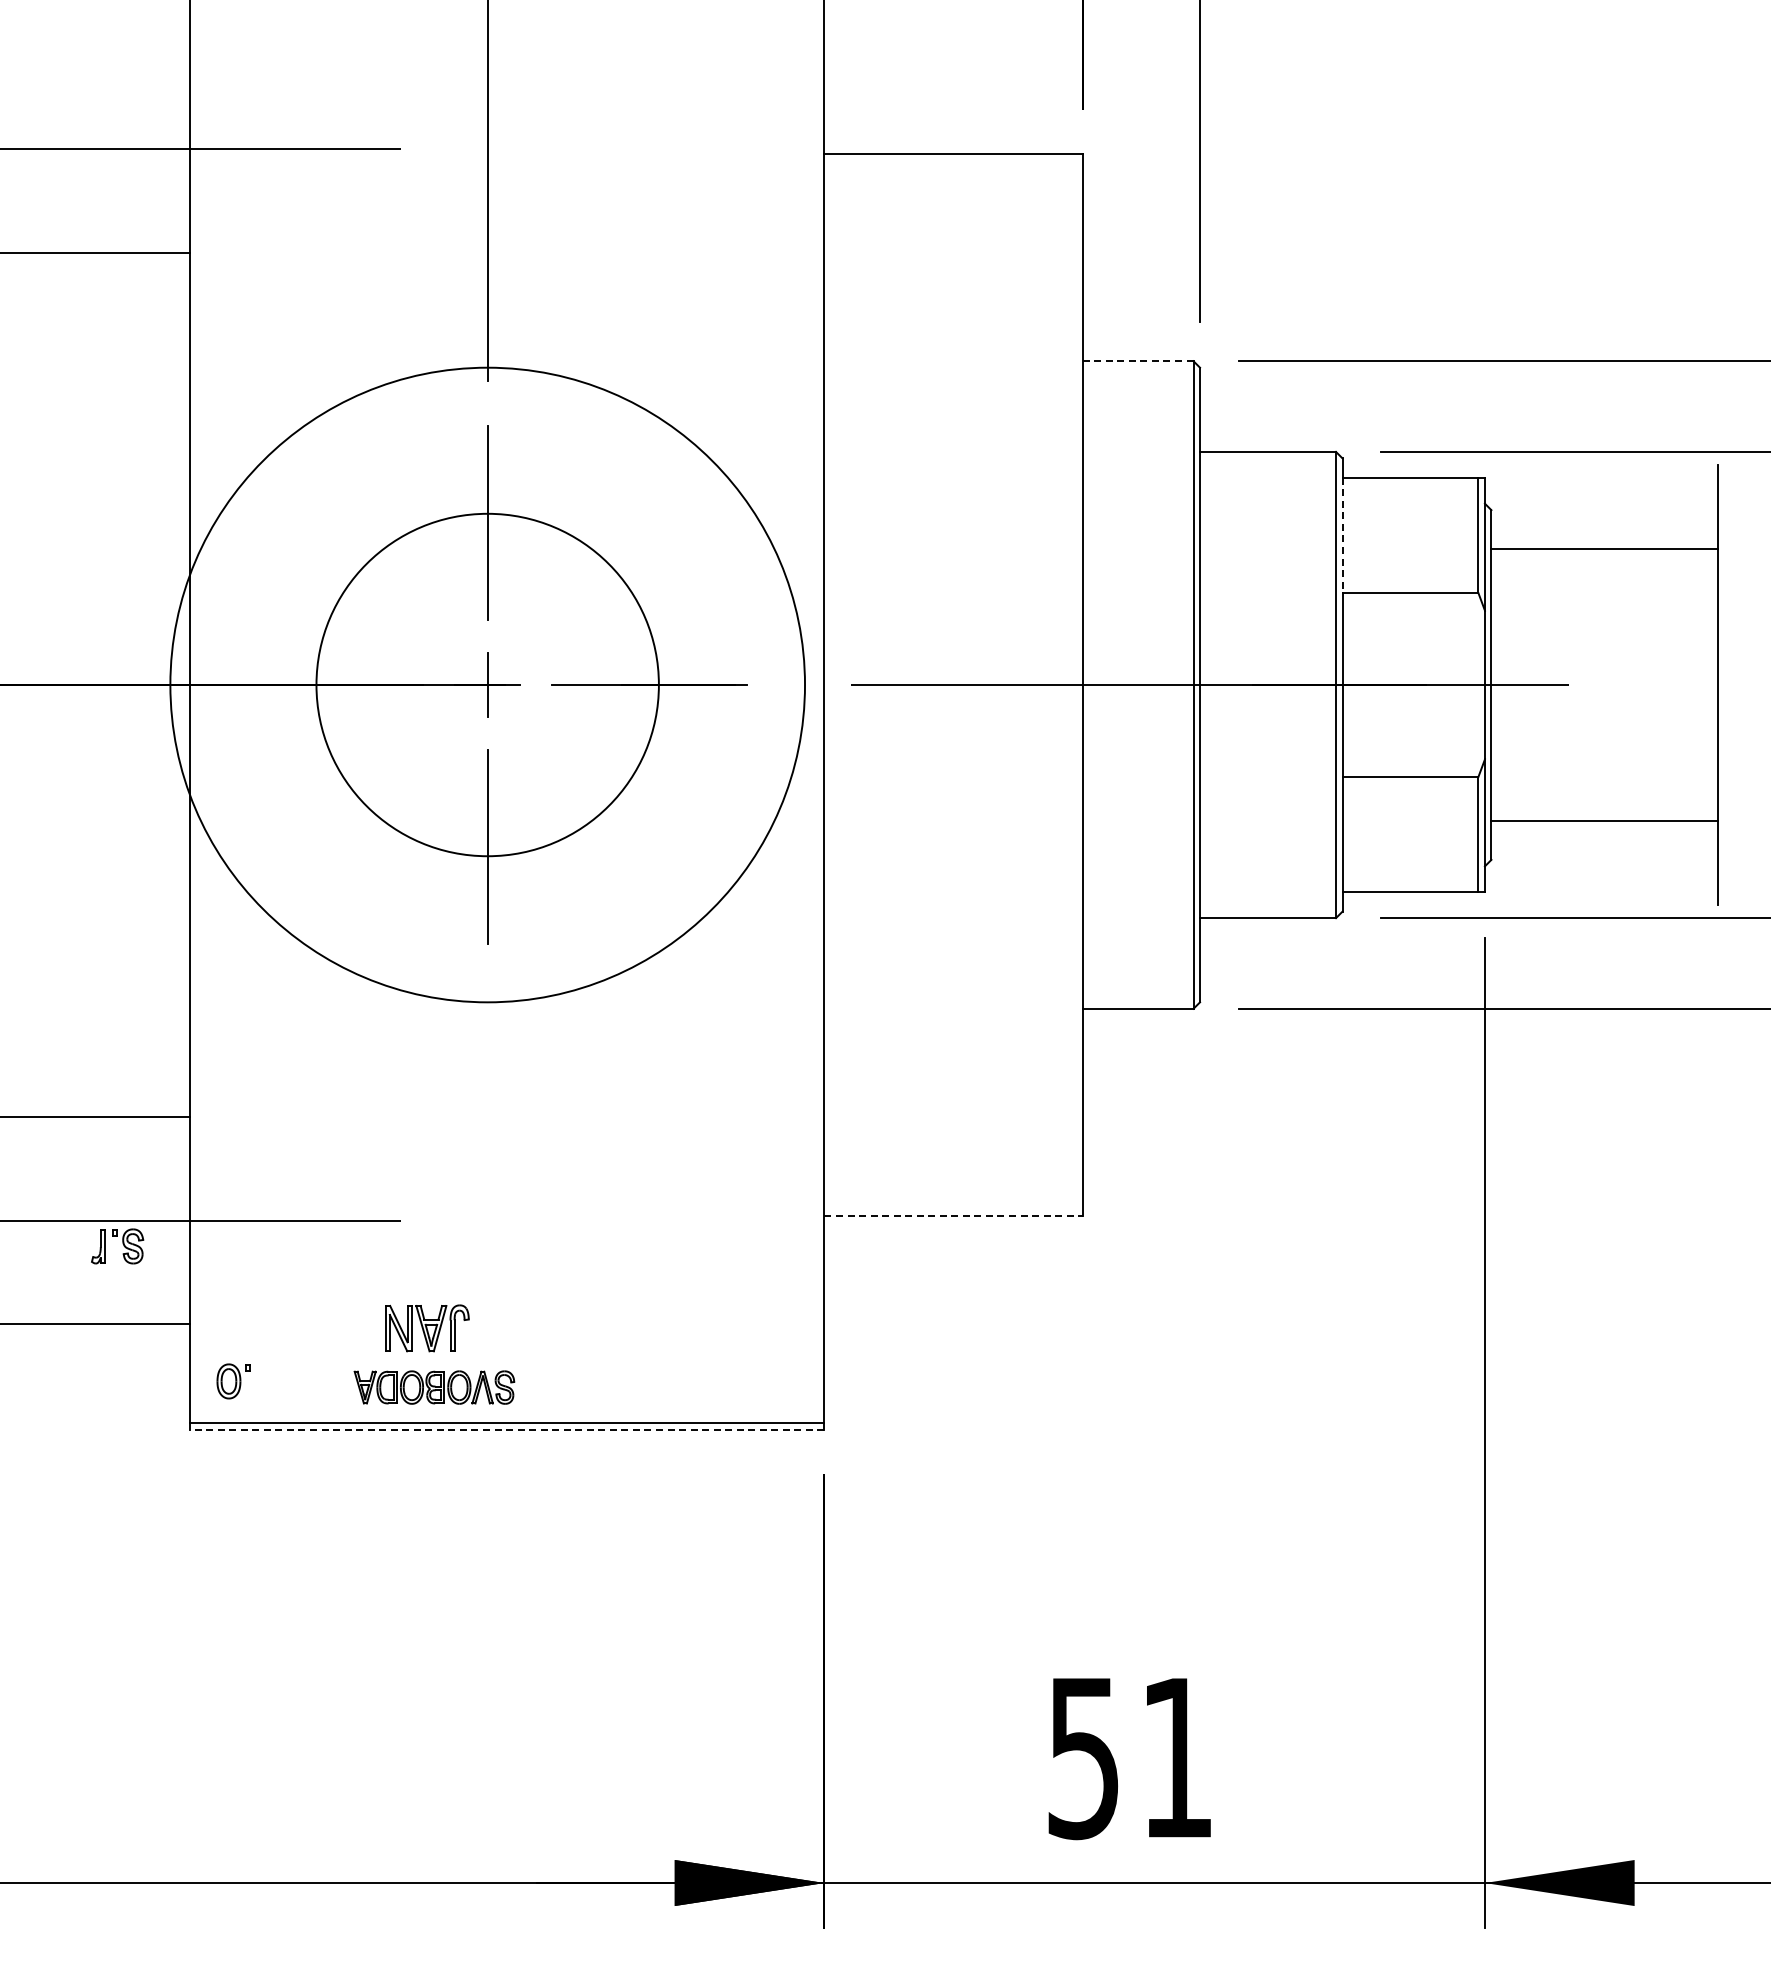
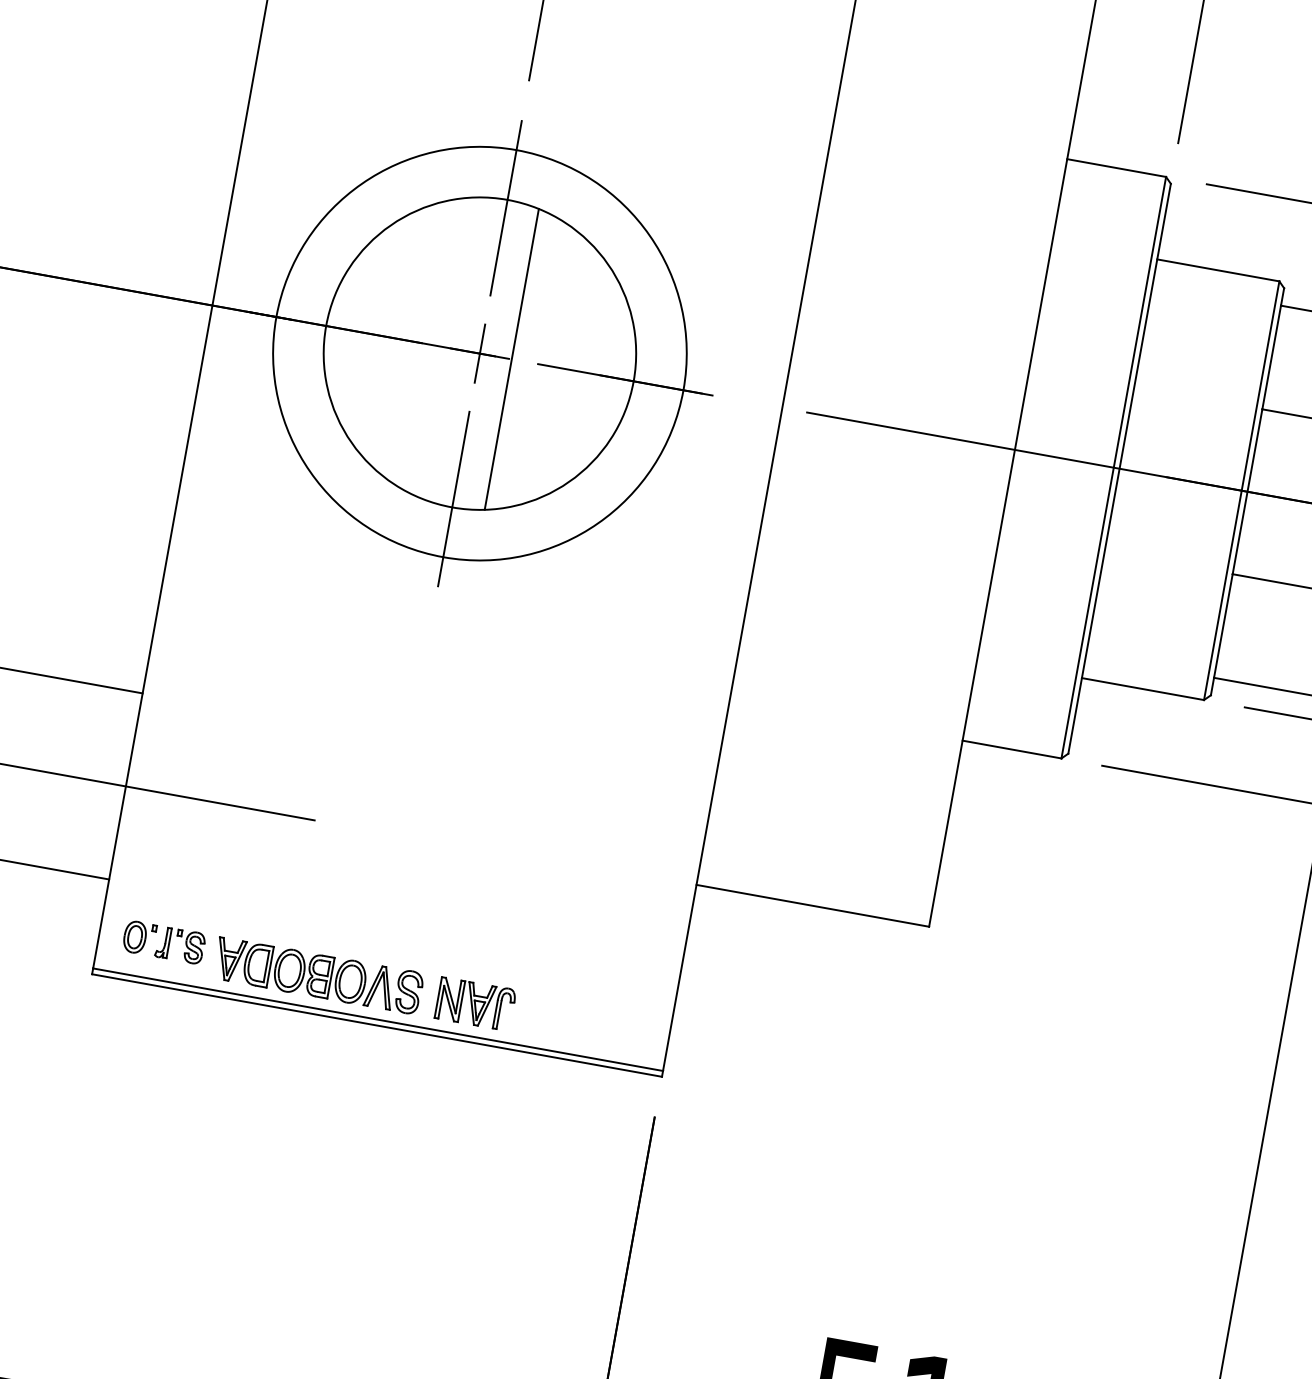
line: (1138, 361) -> (1116, 168), dashed -> solid
line: (1342, 535) -> (1271, 357), dashed -> solid
circle: (487, 684) -> (479, 353), size x0.71
line: (523, 684) -> (512, 358), added
line: (953, 1216) -> (812, 906), dashed -> solid
part: (117, 1246) -> (180, 945), moved
part: (427, 1328) -> (475, 1004), moved
part: (434, 1387) -> (318, 975), size x1.43
line: (506, 1429) -> (376, 1025), dashed -> solid

